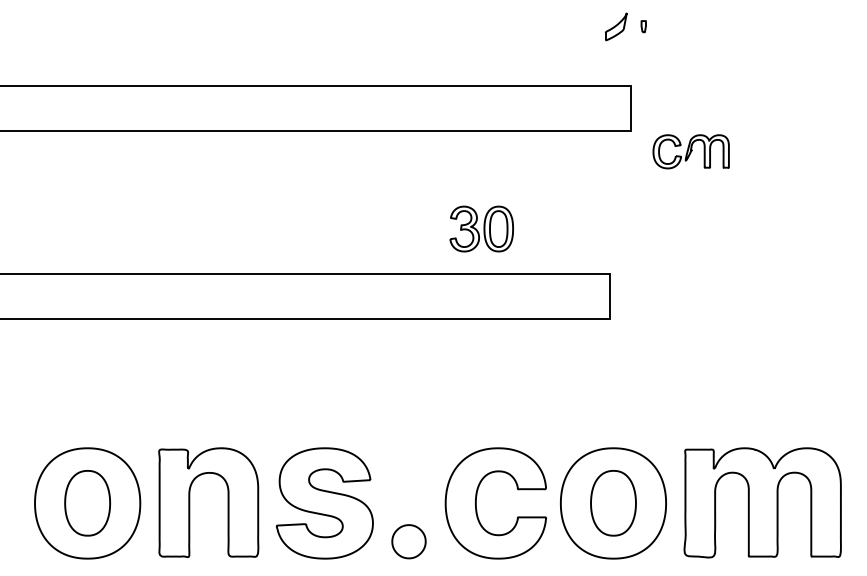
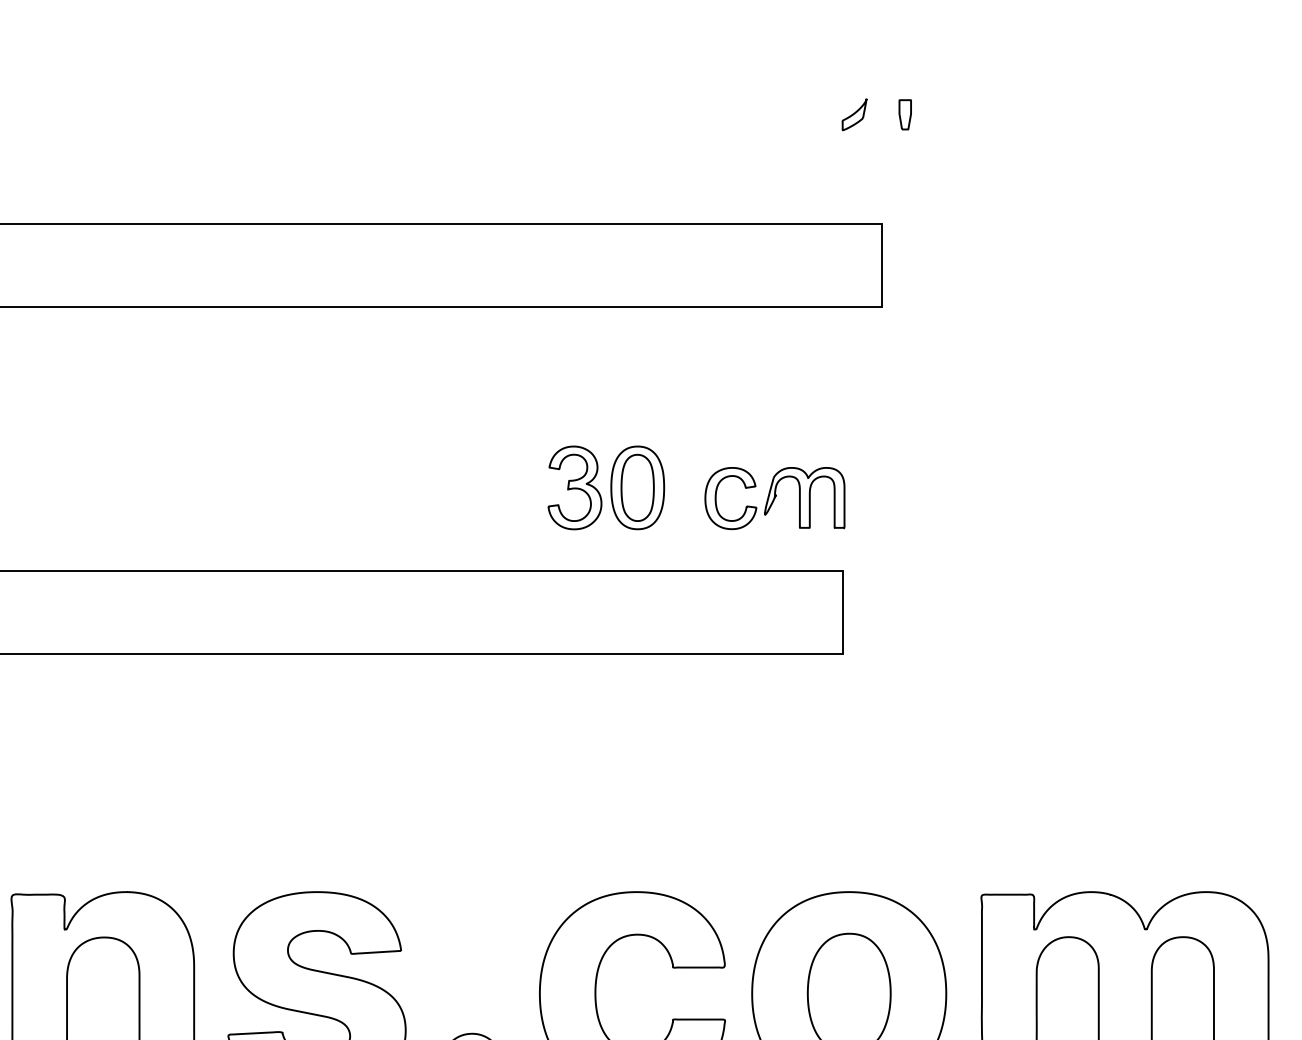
part: (616, 26) -> (854, 114), size x0.62
part: (643, 26) -> (904, 114), size x1.43
part: (690, 151) -> (773, 497), moved

